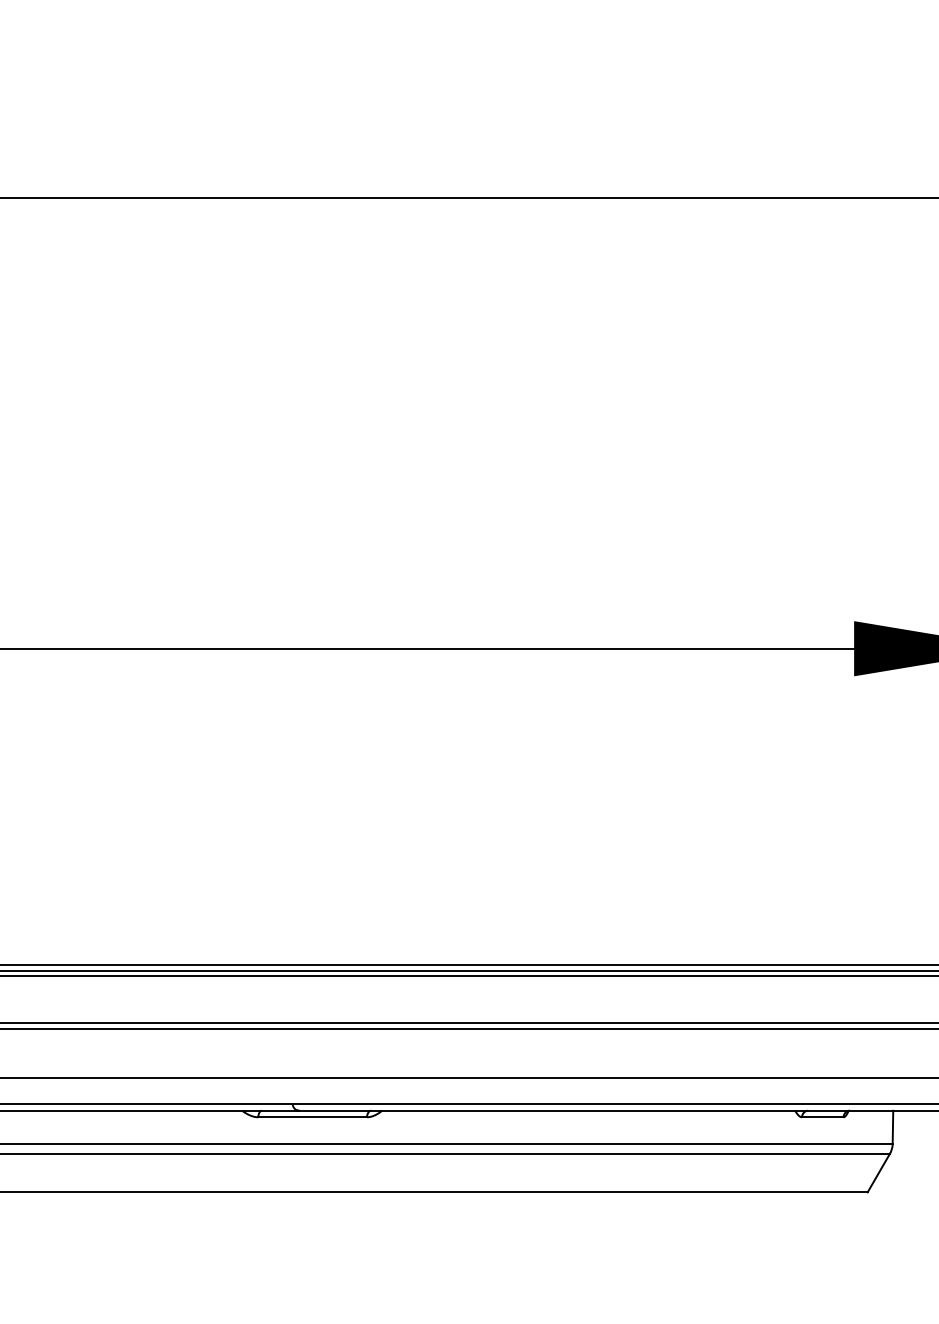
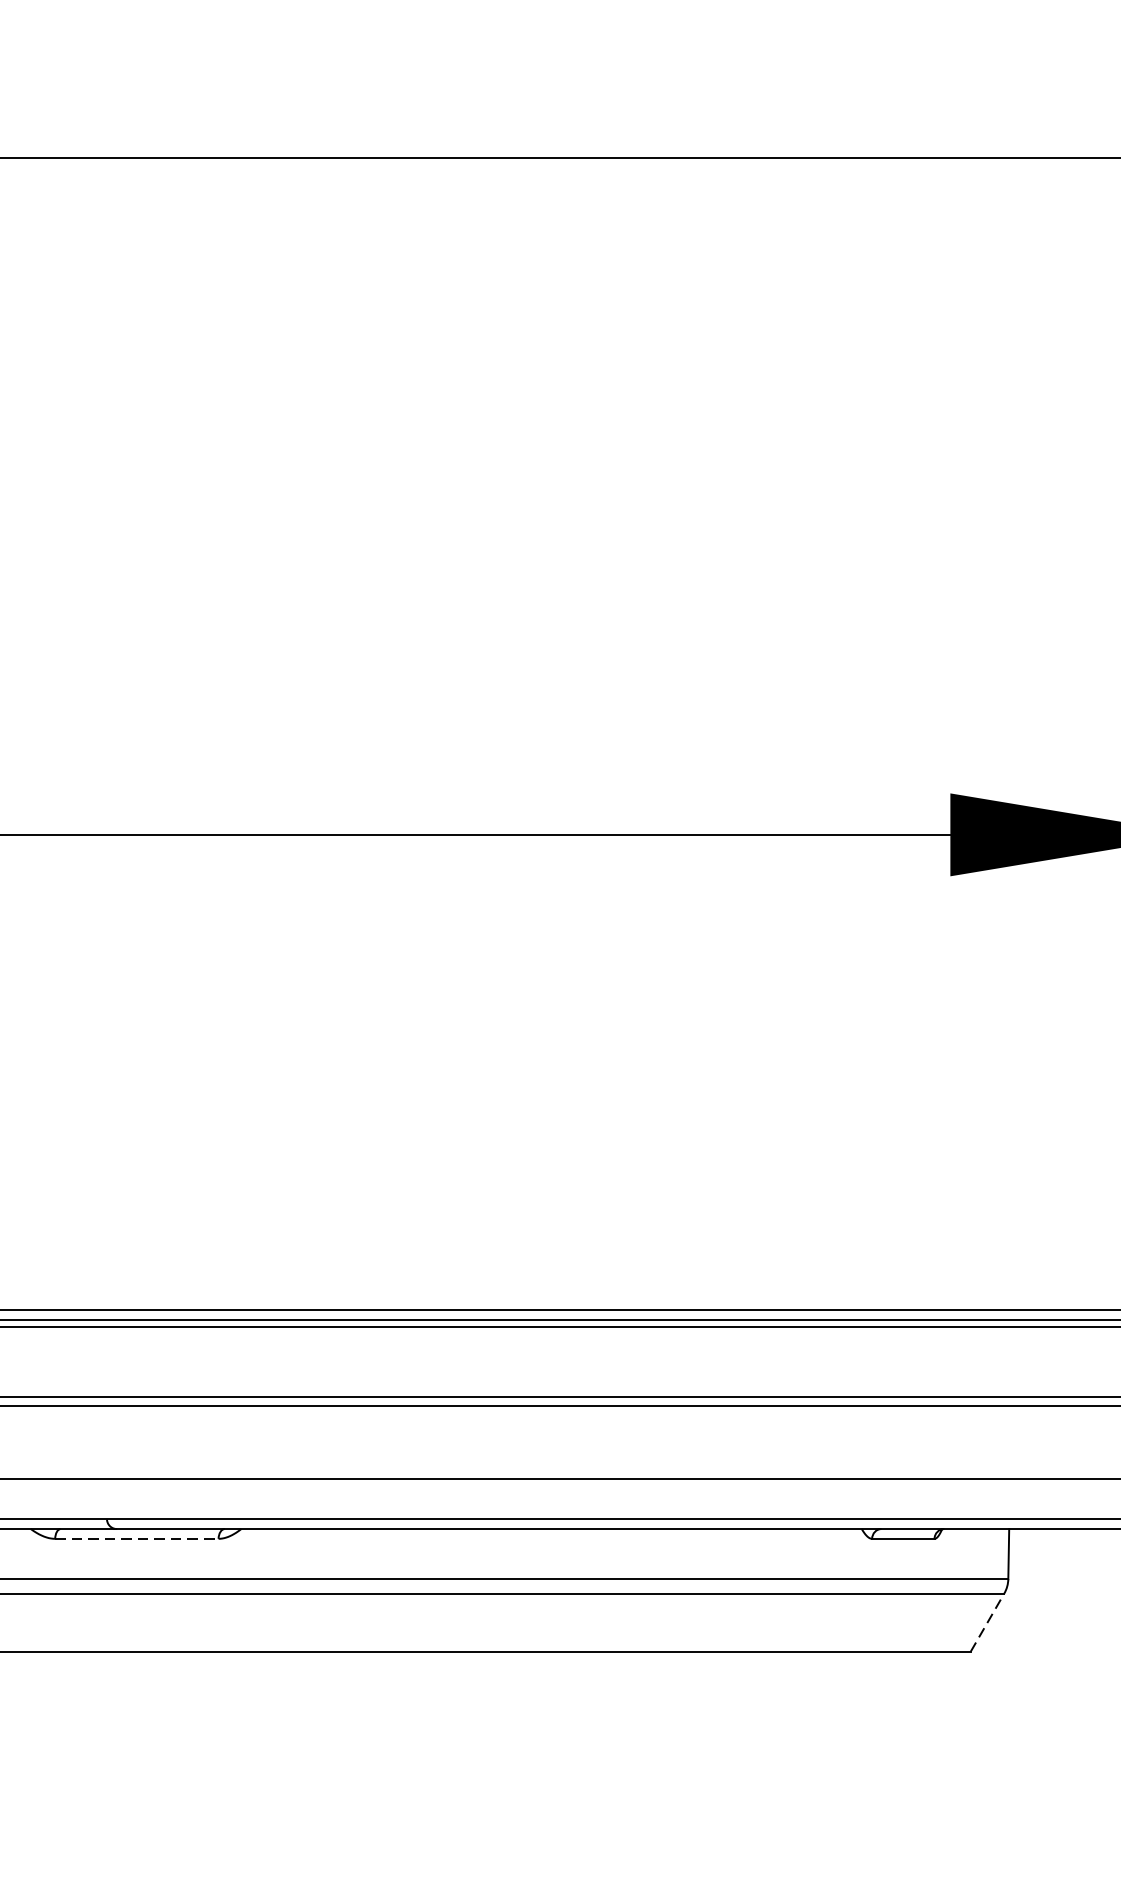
line: (313, 1117) -> (138, 1539), solid -> dashed
line: (879, 1172) -> (988, 1621), solid -> dashed

